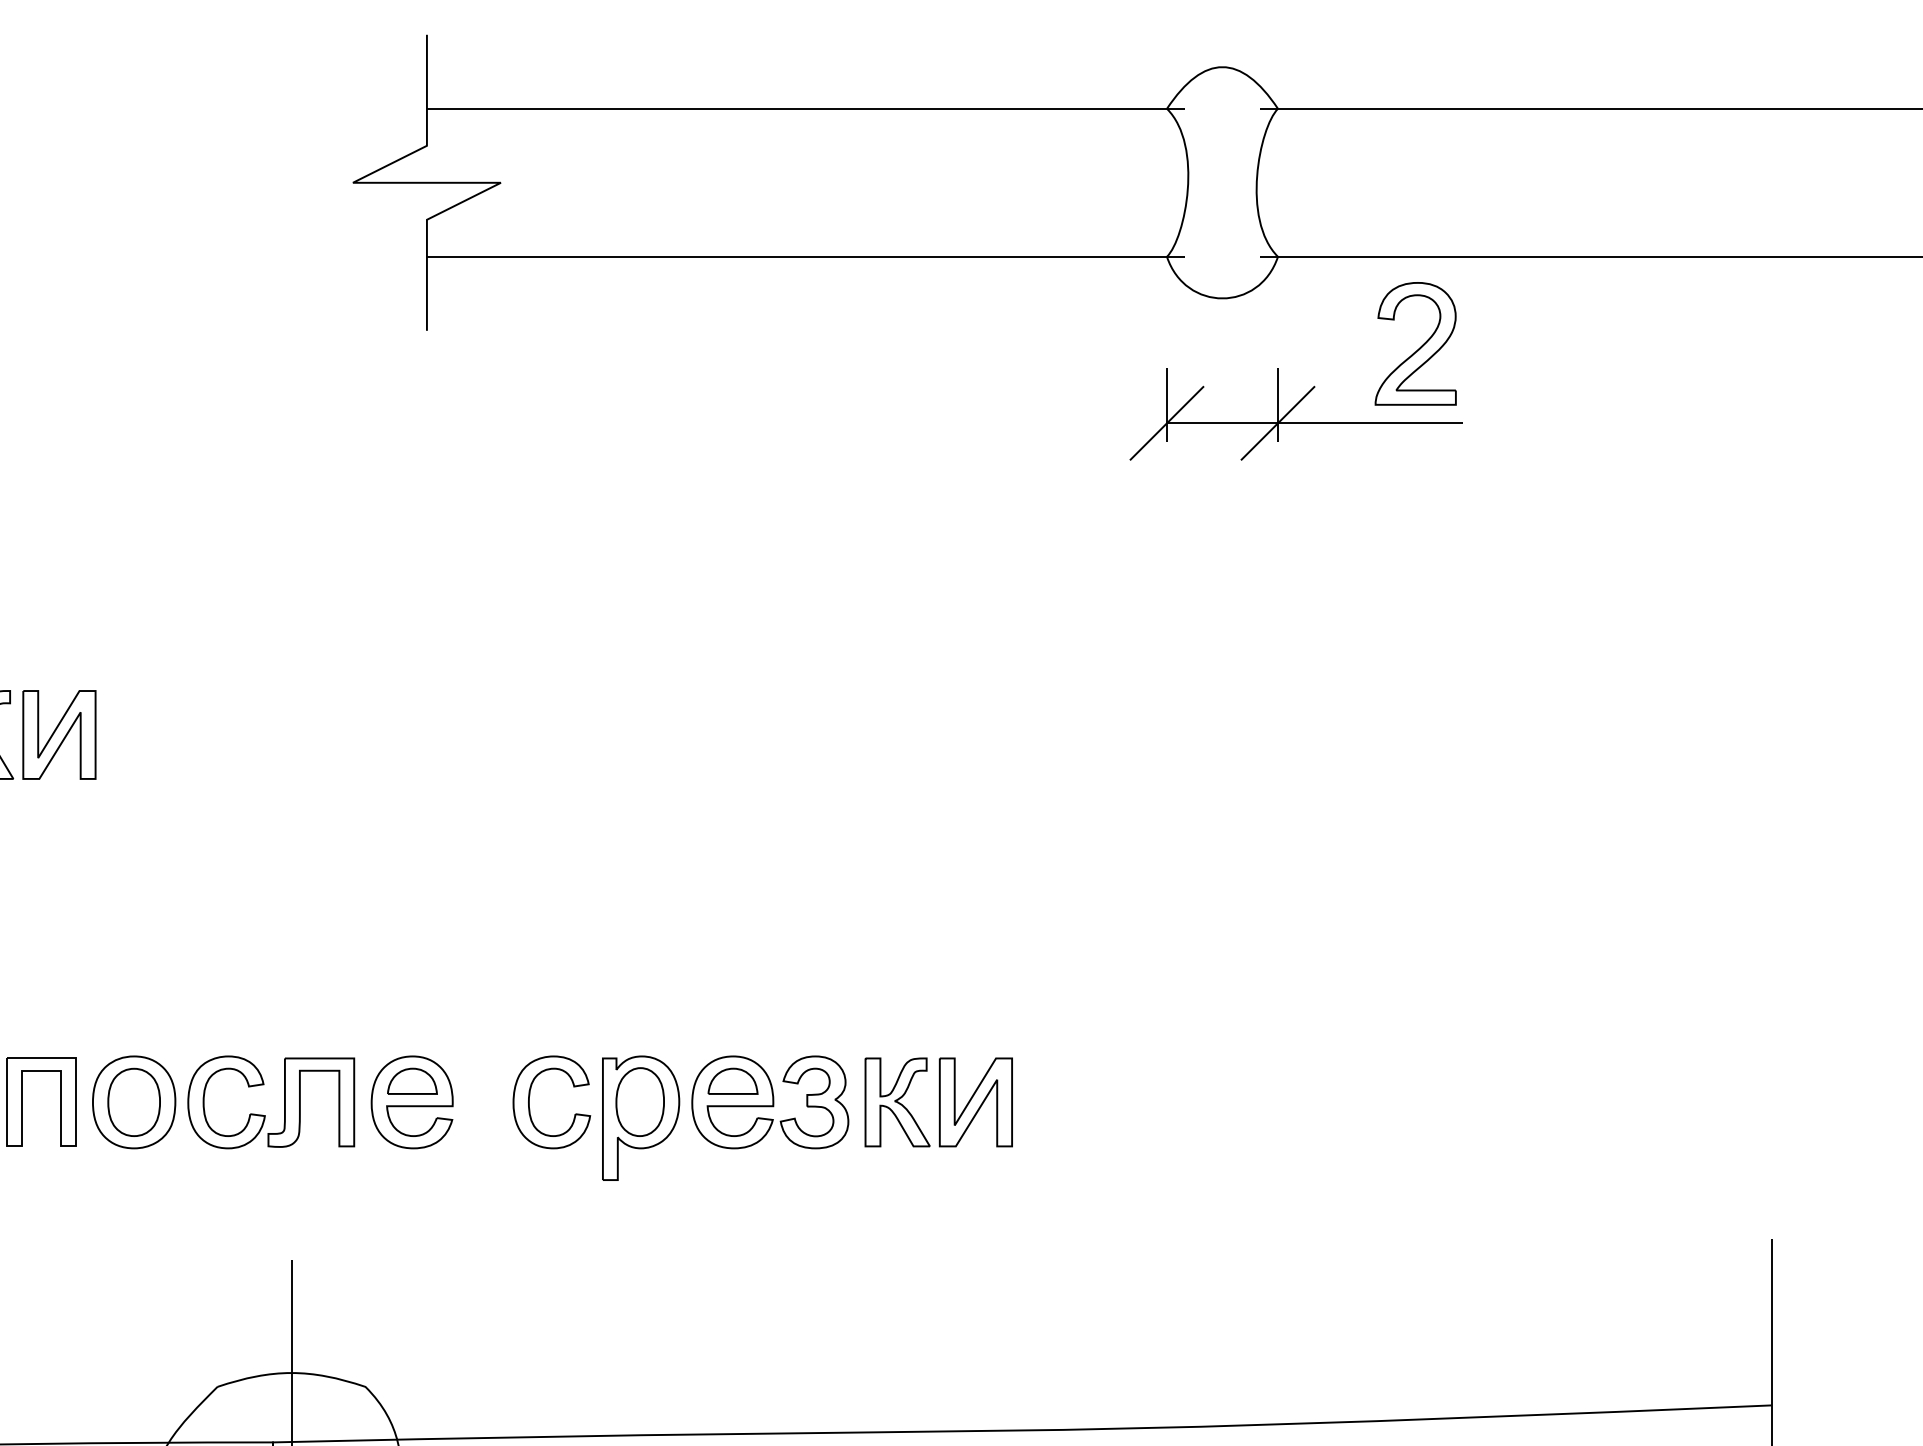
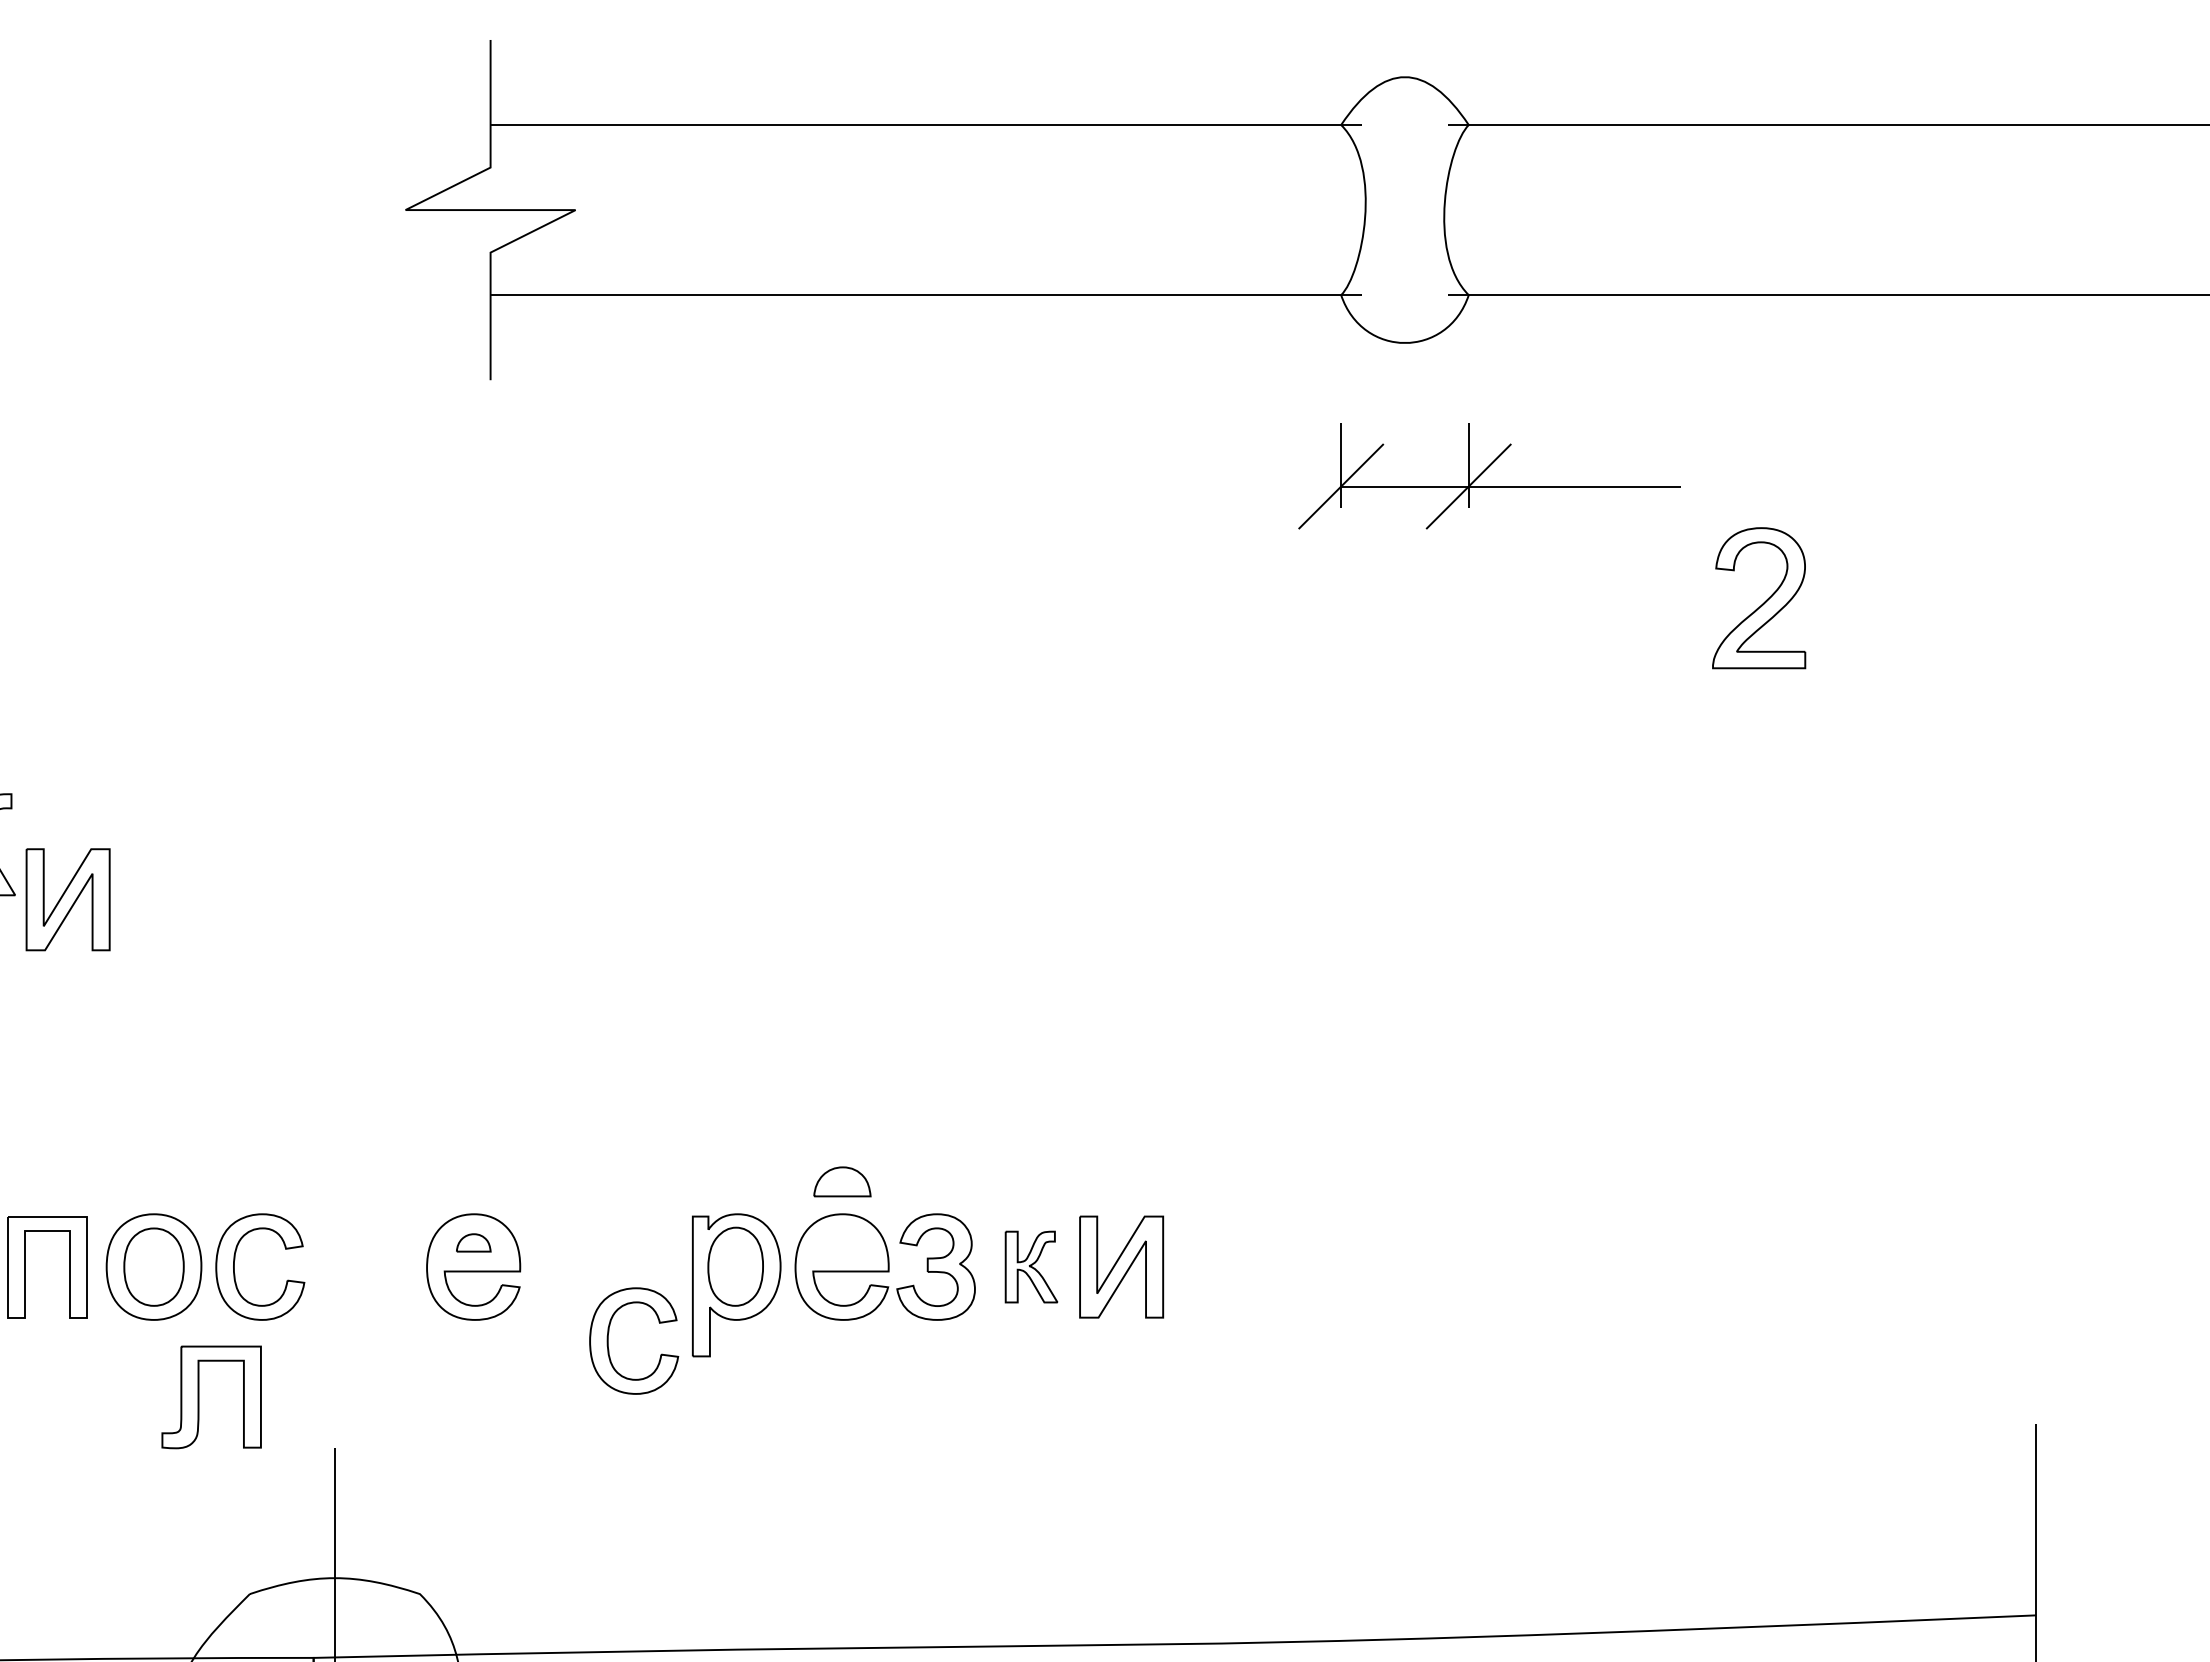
part: (1416, 344) -> (1759, 598), moved
part: (58, 734) -> (67, 899), moved
part: (412, 1081) -> (473, 1242), size x0.6
part: (733, 1081) -> (842, 1181), moved
part: (529, 1101) -> (608, 1340), moved
part: (897, 1101) -> (1031, 1266), size x0.7
part: (300, 1102) -> (199, 1397), moved

